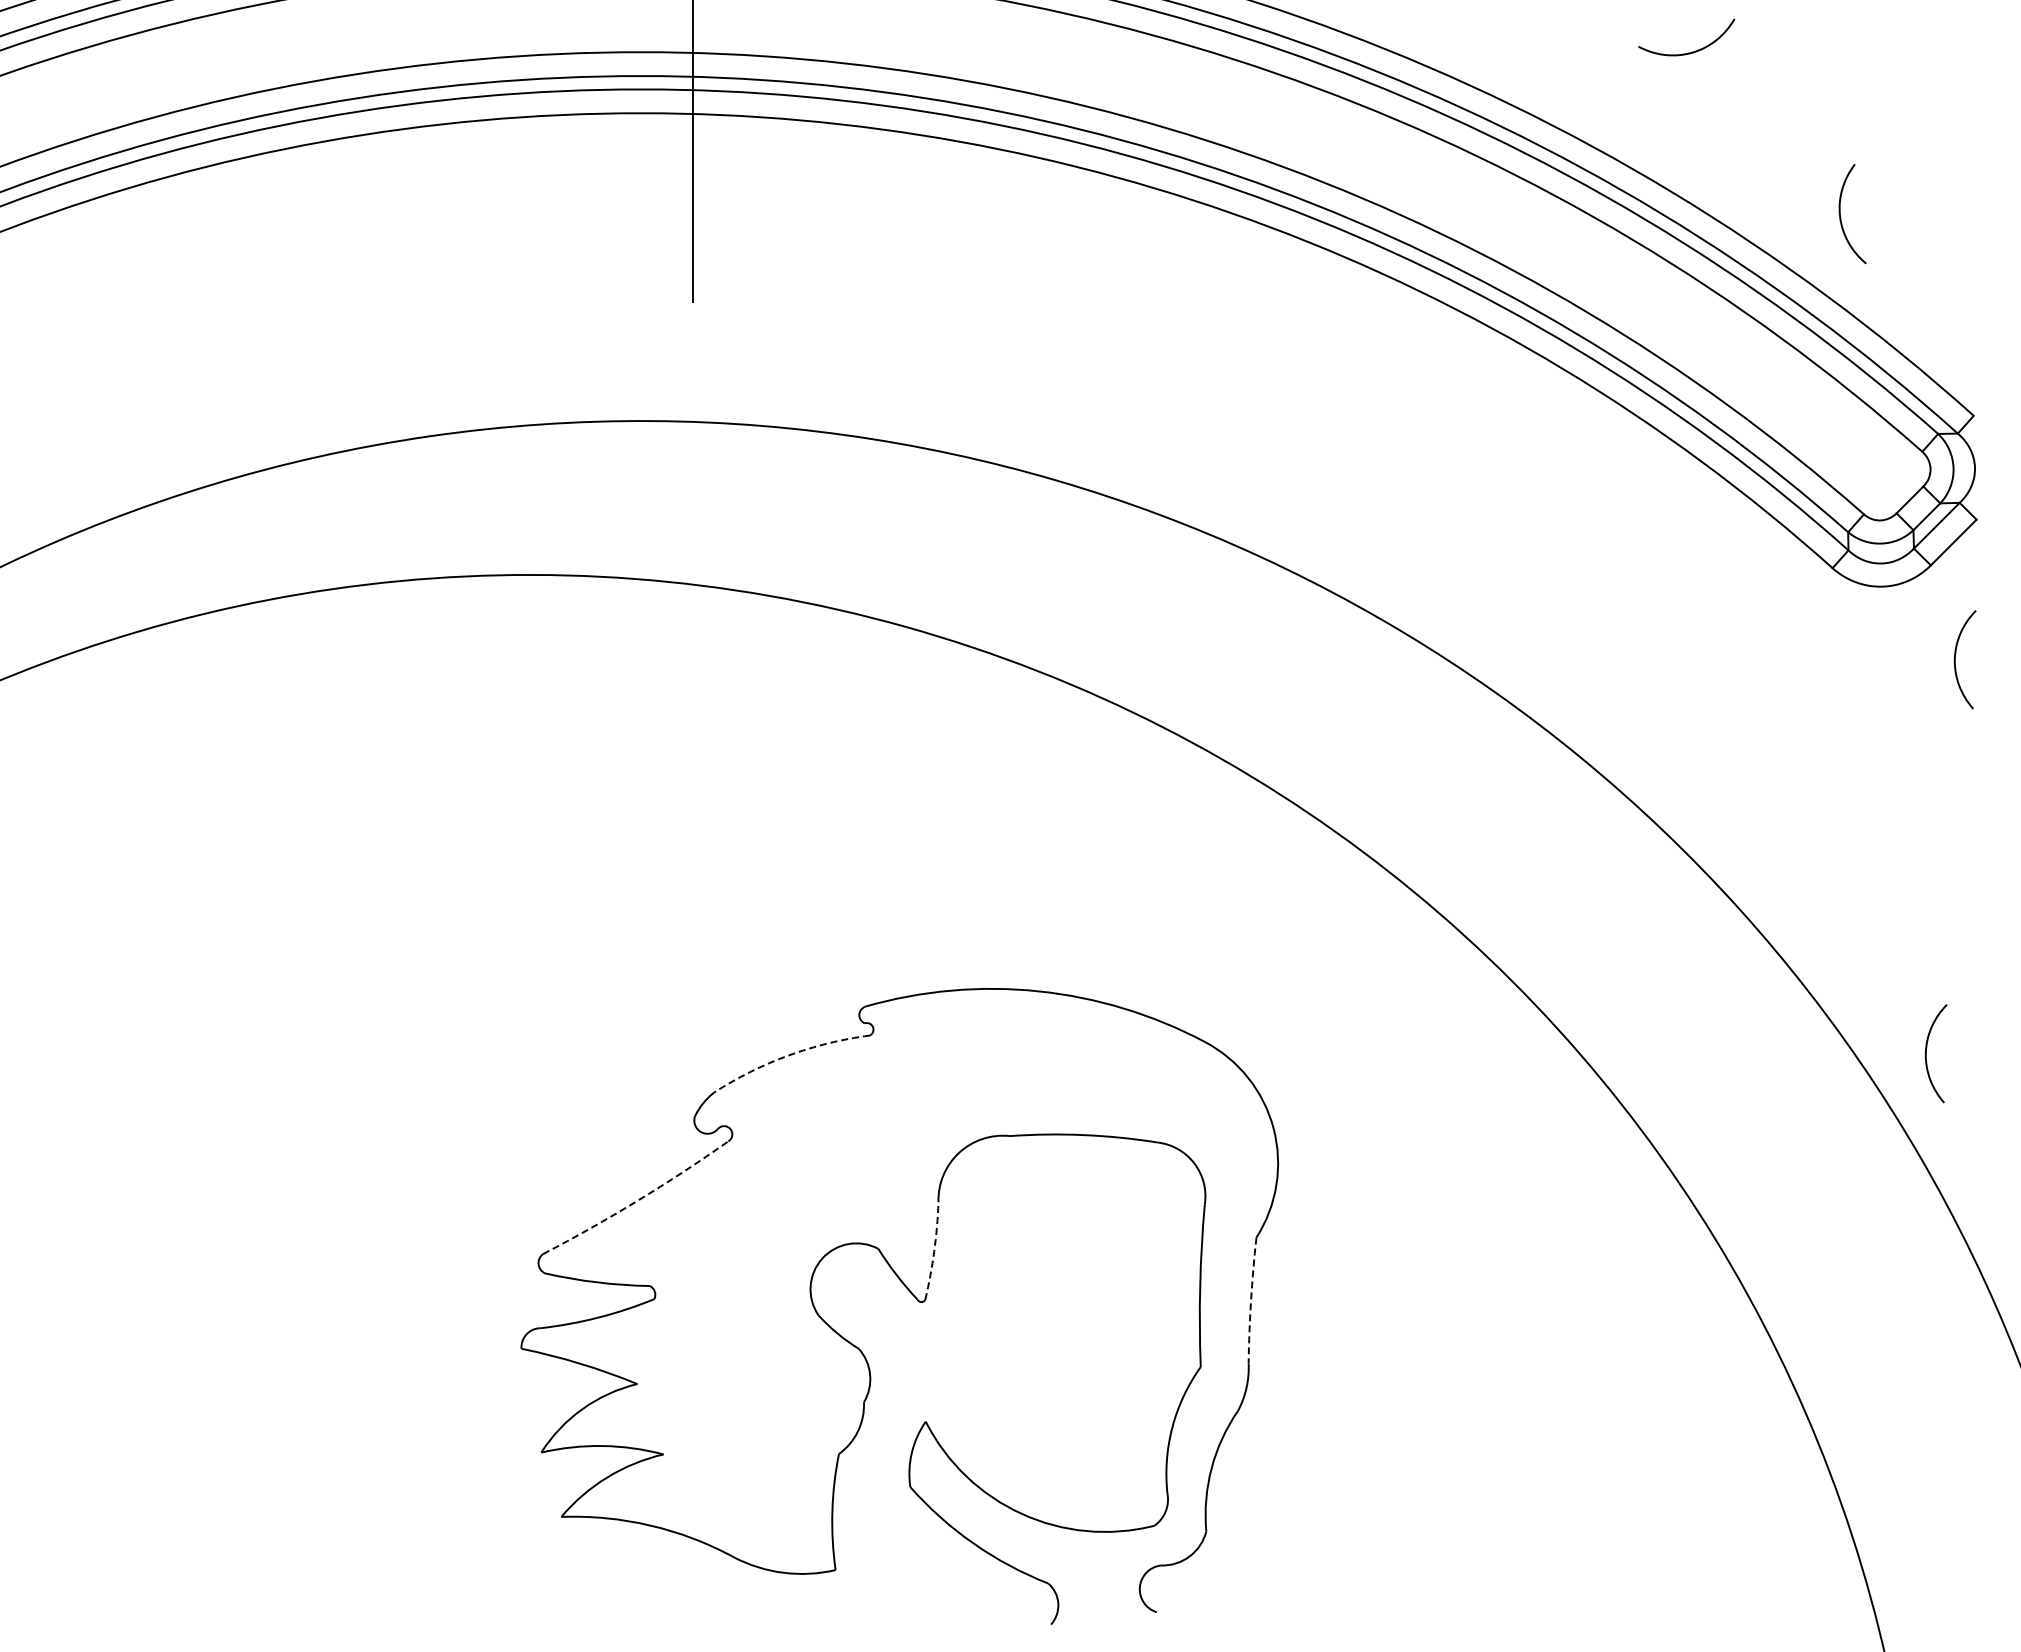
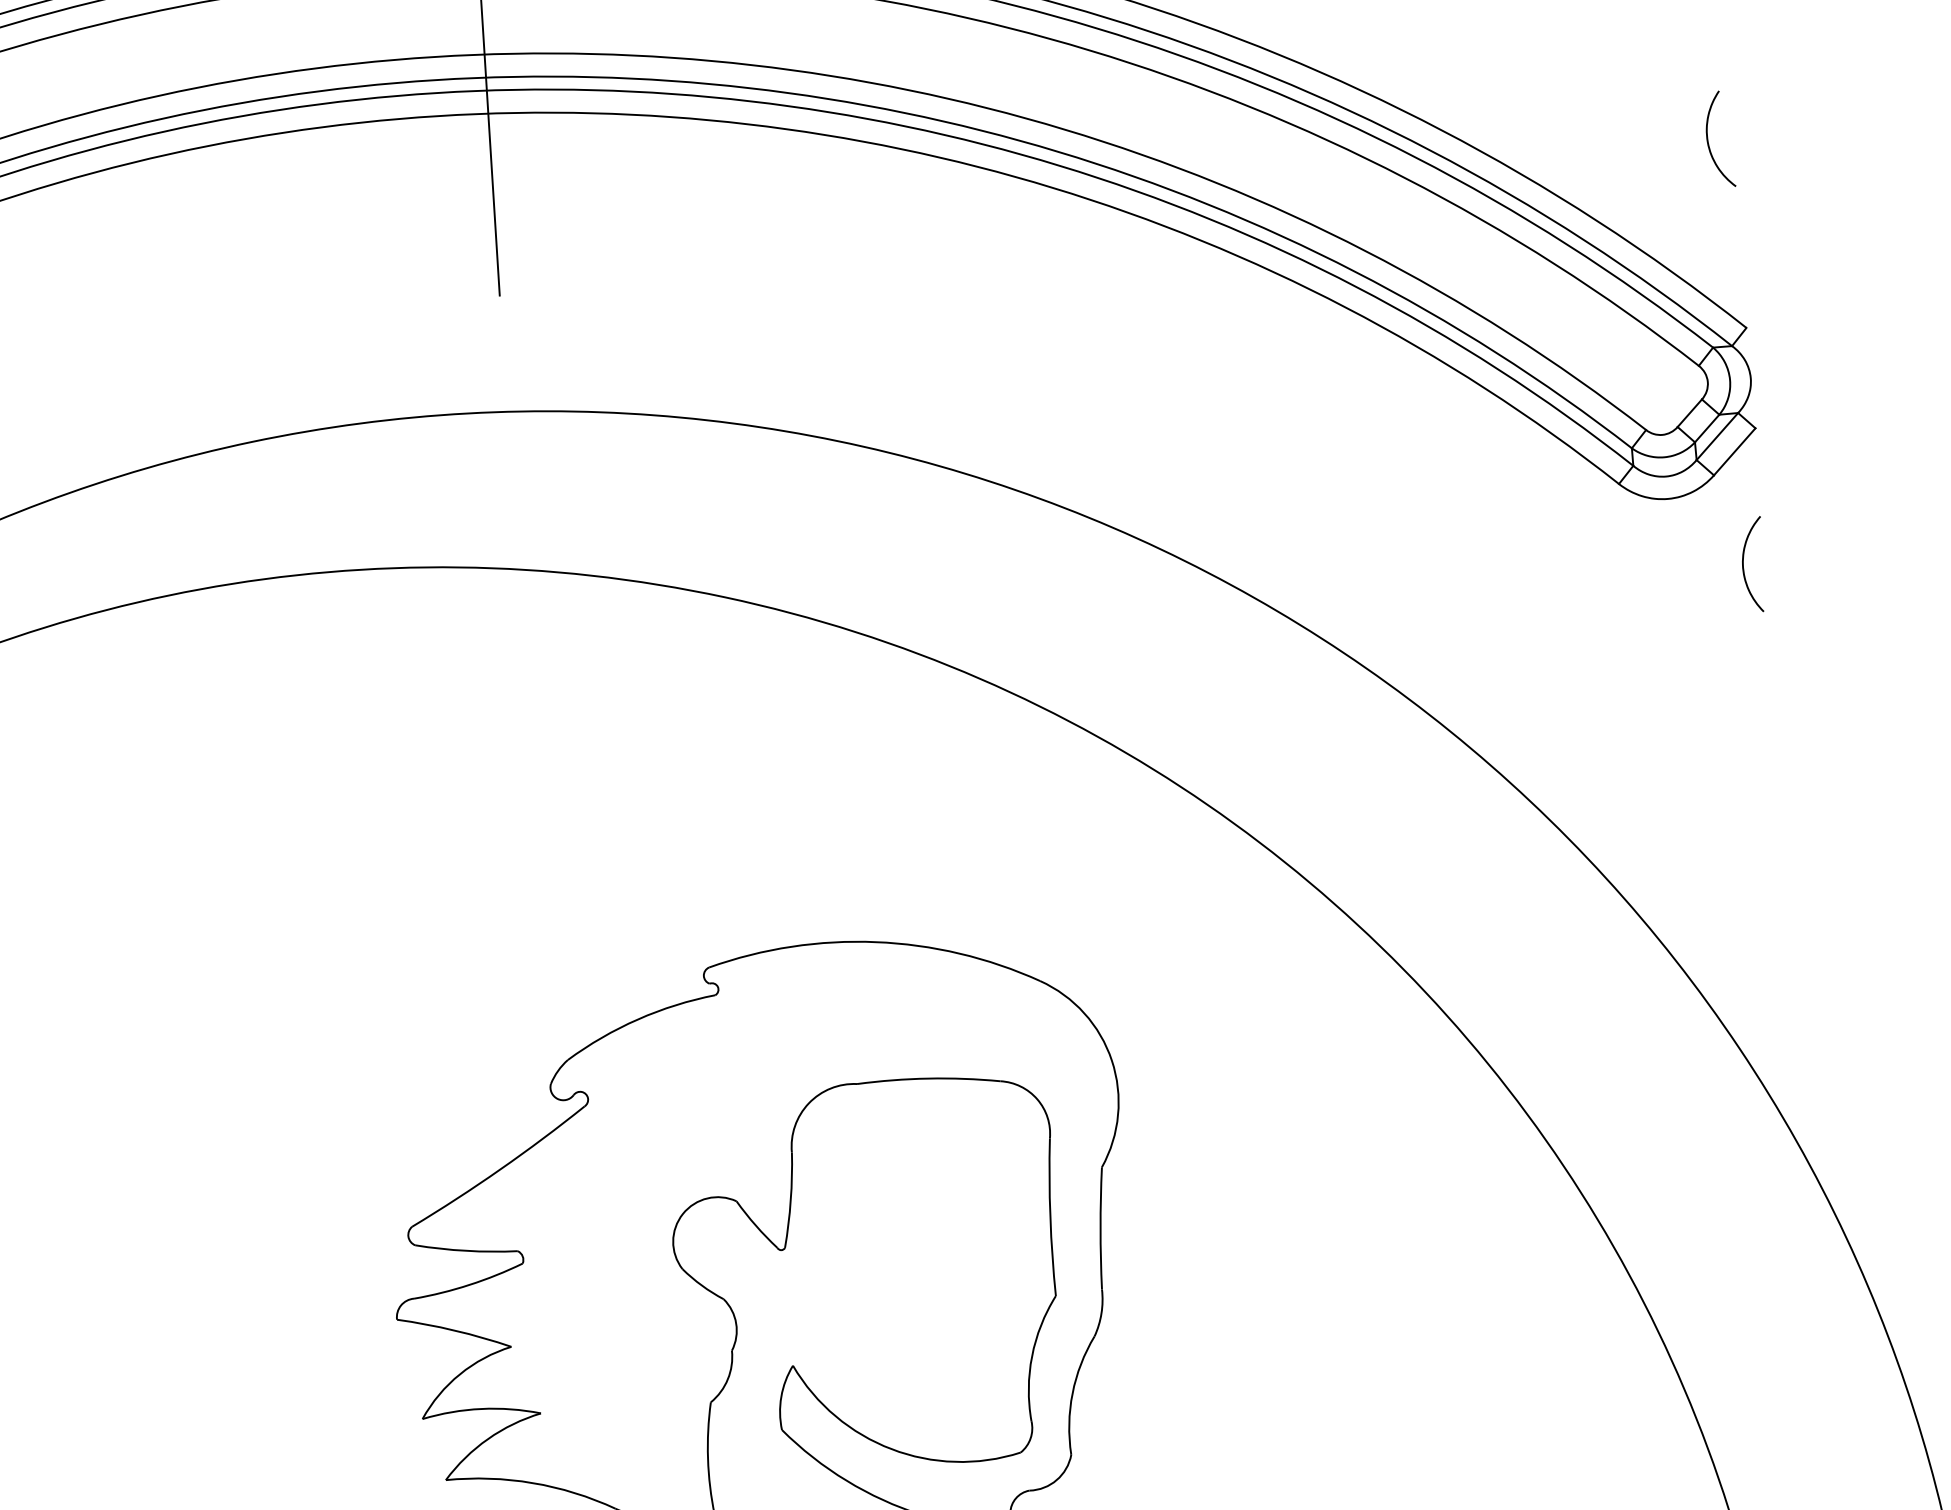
curve: (1841, 217) -> (1709, 143), moved
curve: (1926, 1053) -> (1739, 948), removed
arc: (788, 1055) -> (637, 1019), dashed -> solid
arc: (637, 1200) -> (500, 1169), dashed -> solid
arc: (934, 1251) -> (791, 1200), dashed -> solid
arc: (1251, 1300) -> (1100, 1228), dashed -> solid

